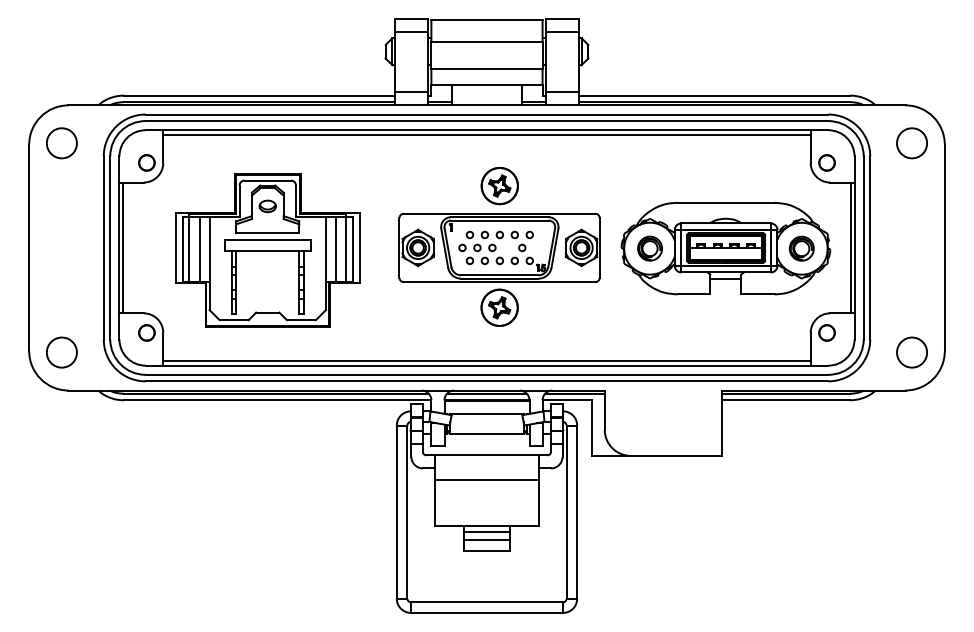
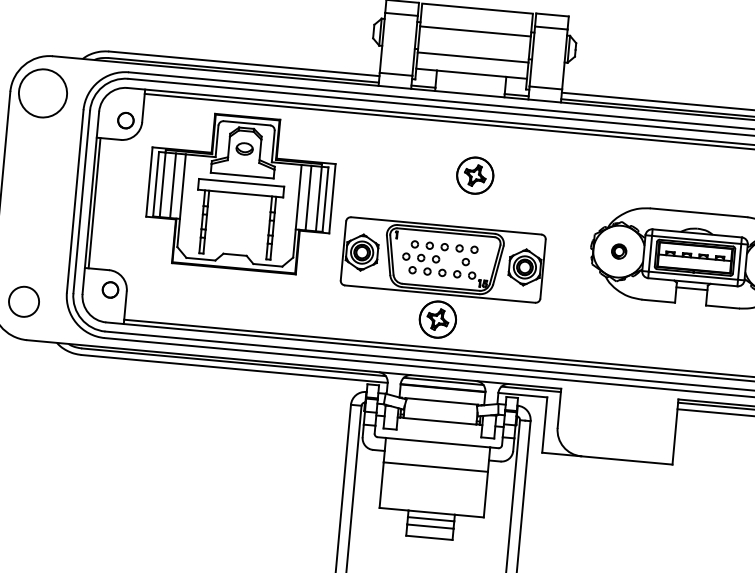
circle: (61, 143) -> (42, 93), size x1.6
part: (649, 248) -> (618, 251), size x0.6
part: (267, 250) -> (240, 192), moved
part: (499, 269) -> (441, 281), moved

